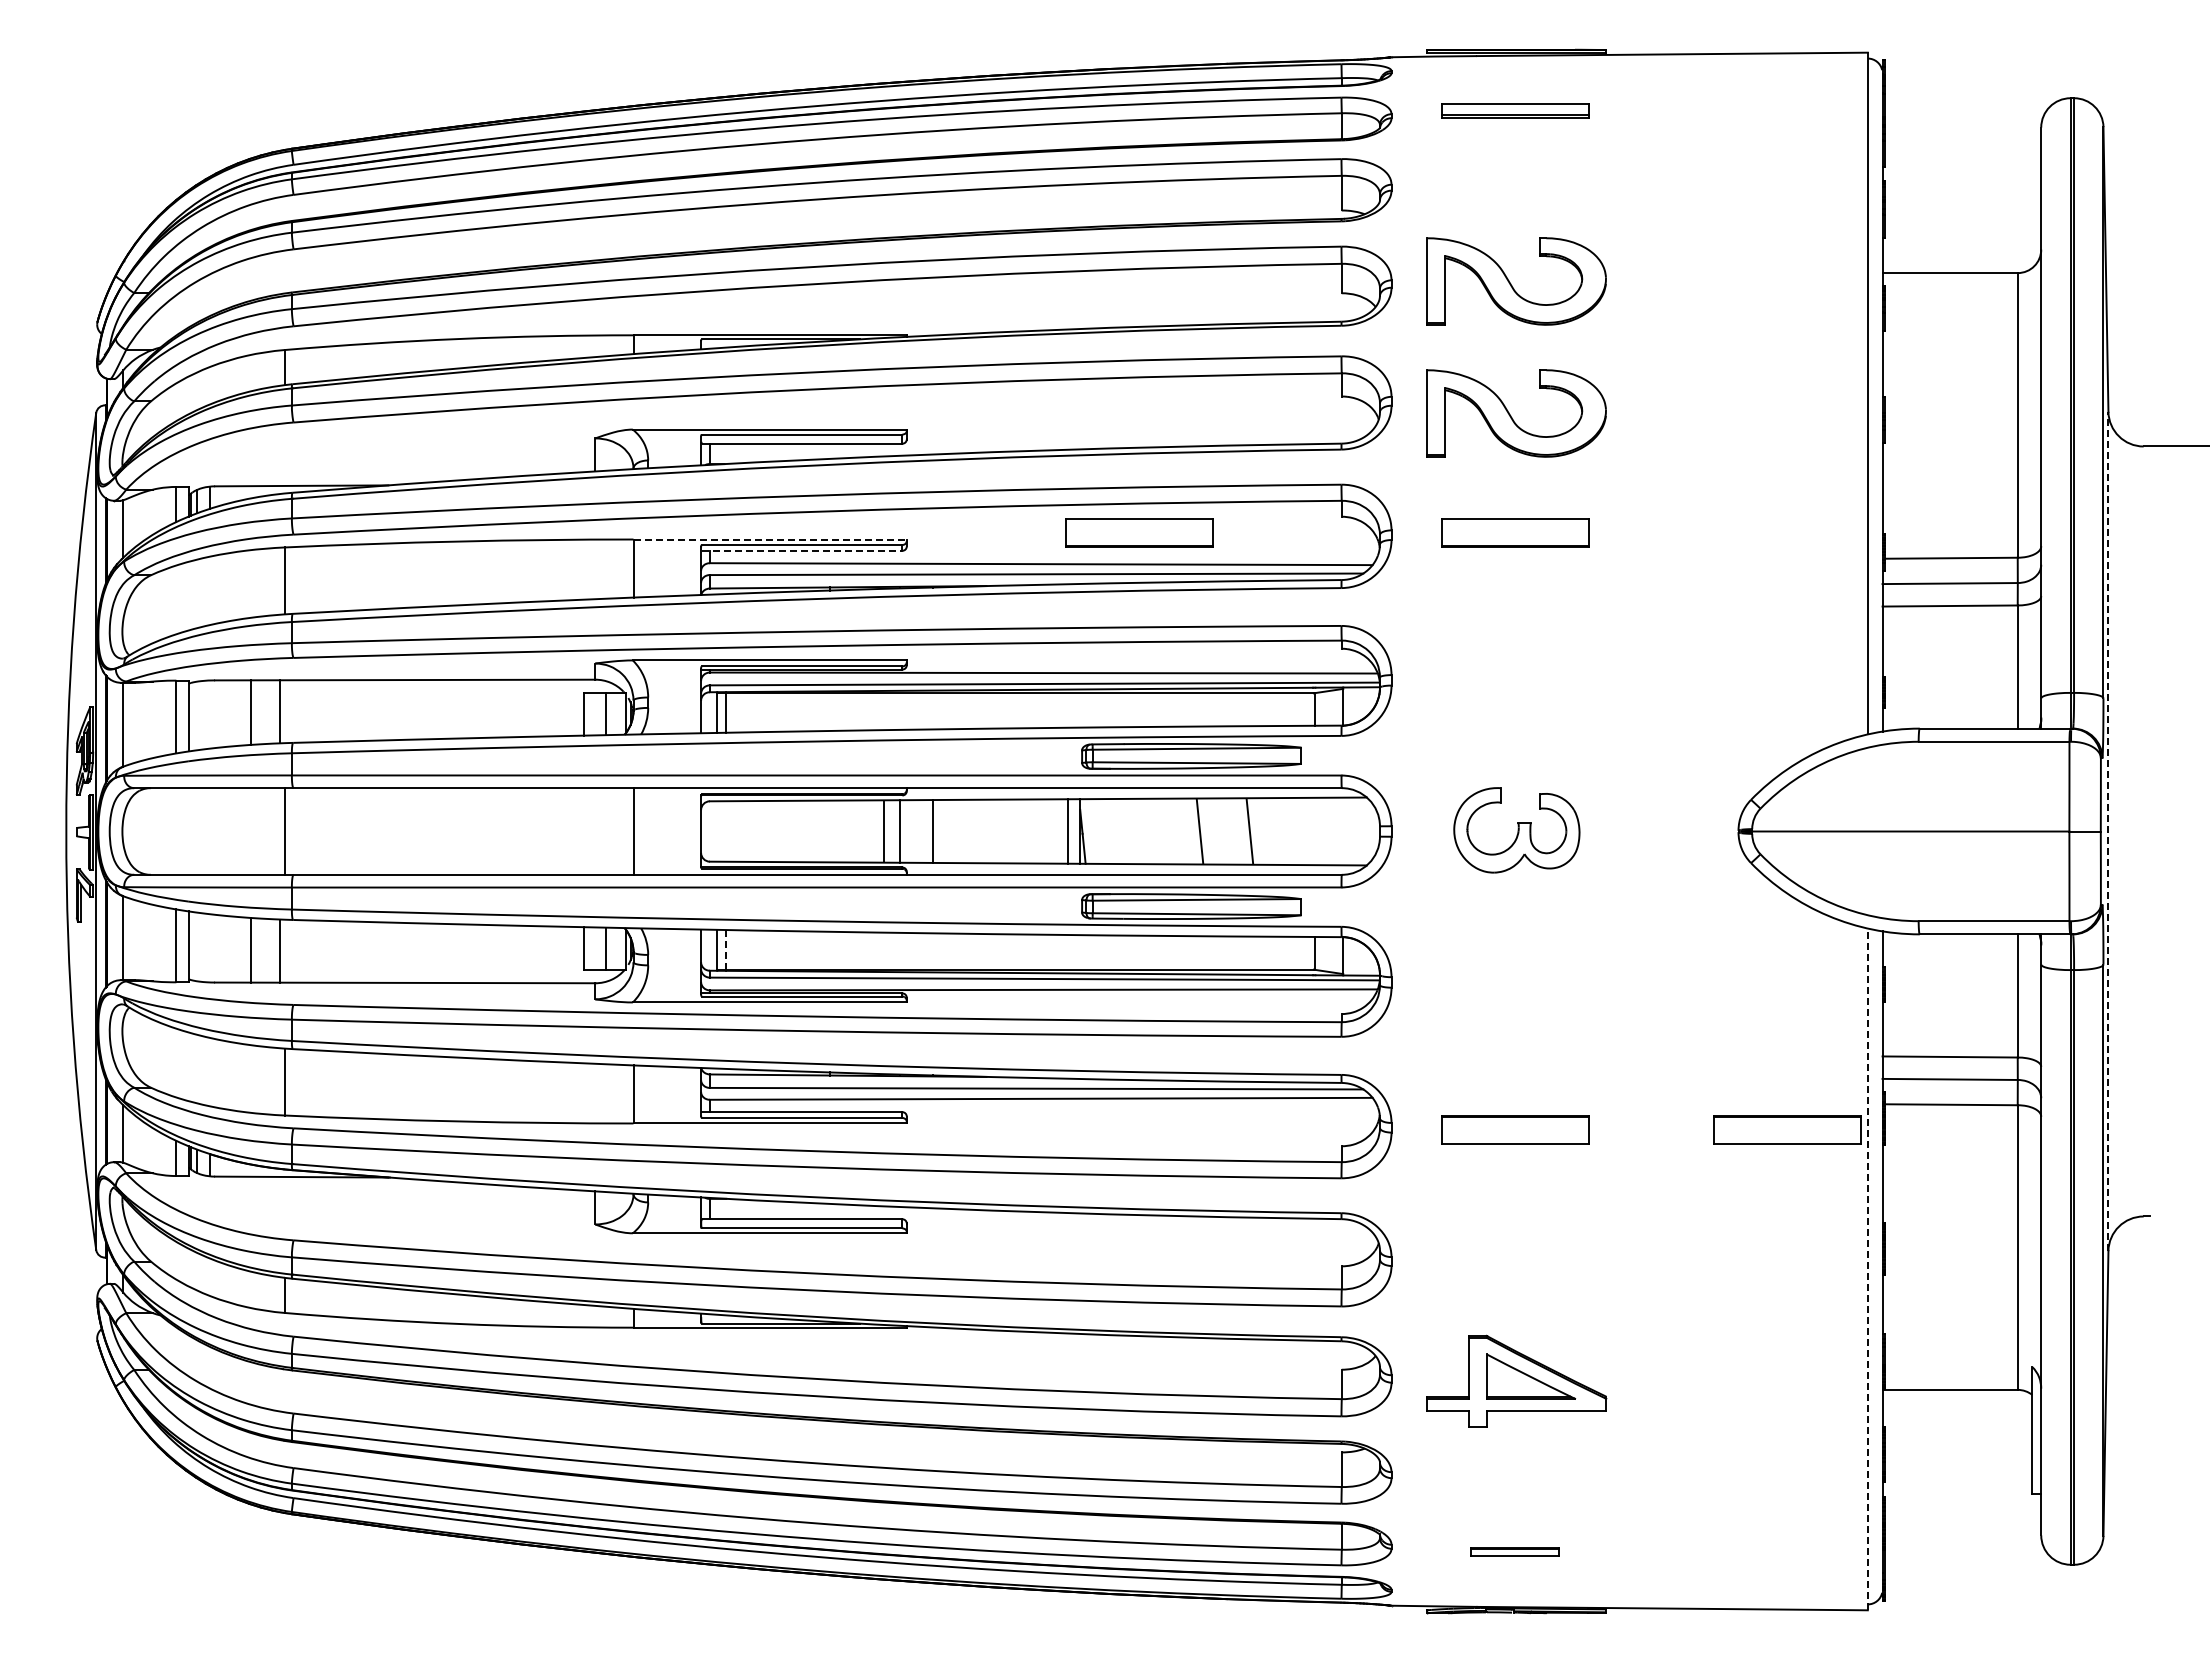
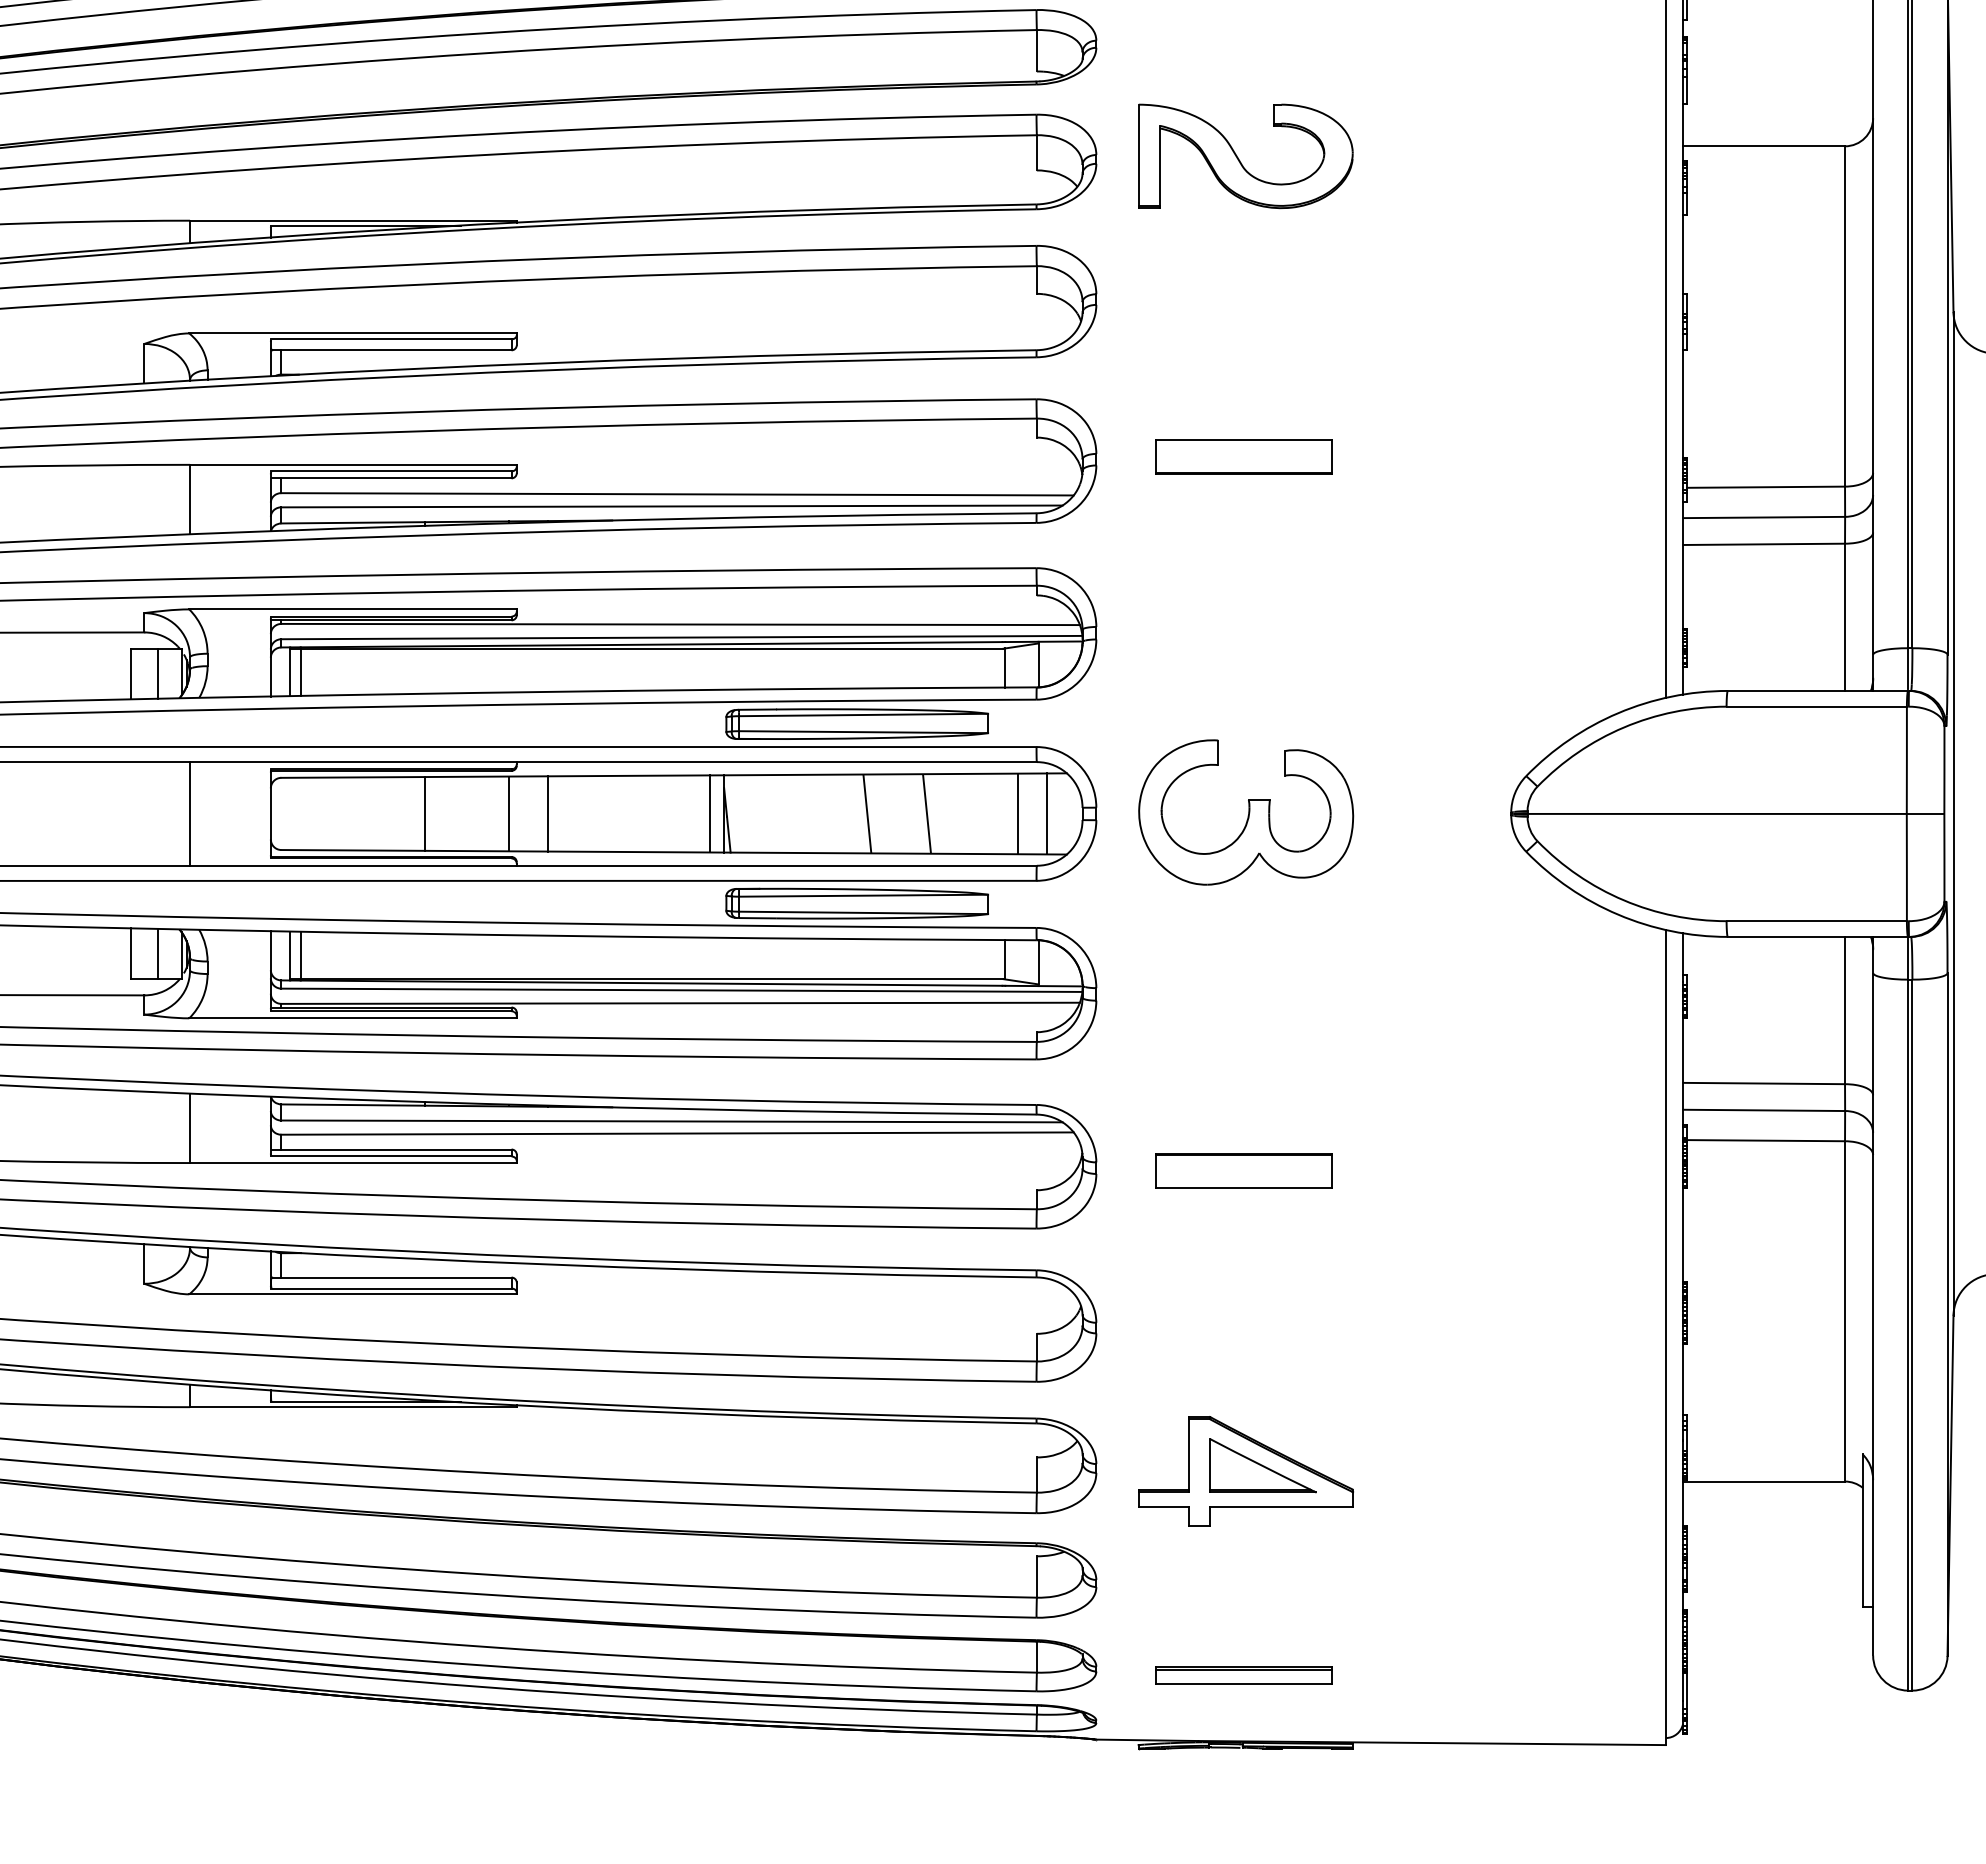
part: (1516, 413) -> (1245, 314), removed
part: (1139, 532) -> (795, 456), removed
line: (770, 539) -> (353, 464), dashed -> solid
line: (802, 550) -> (392, 477), dashed -> solid
part: (1516, 830) -> (1245, 812), size x1.43
line: (884, 831) -> (425, 813), moved
line: (1325, 831) -> (1017, 813), added
line: (1350, 831) -> (1047, 813), added
line: (2108, 831) -> (1953, 813), dashed -> solid
line: (726, 949) -> (301, 955), dashed -> solid
part: (1787, 1129) -> (1569, 1170), removed
line: (1867, 1269) -> (1665, 1337), dashed -> solid
part: (1515, 1551) -> (1244, 1674), size x1.67

